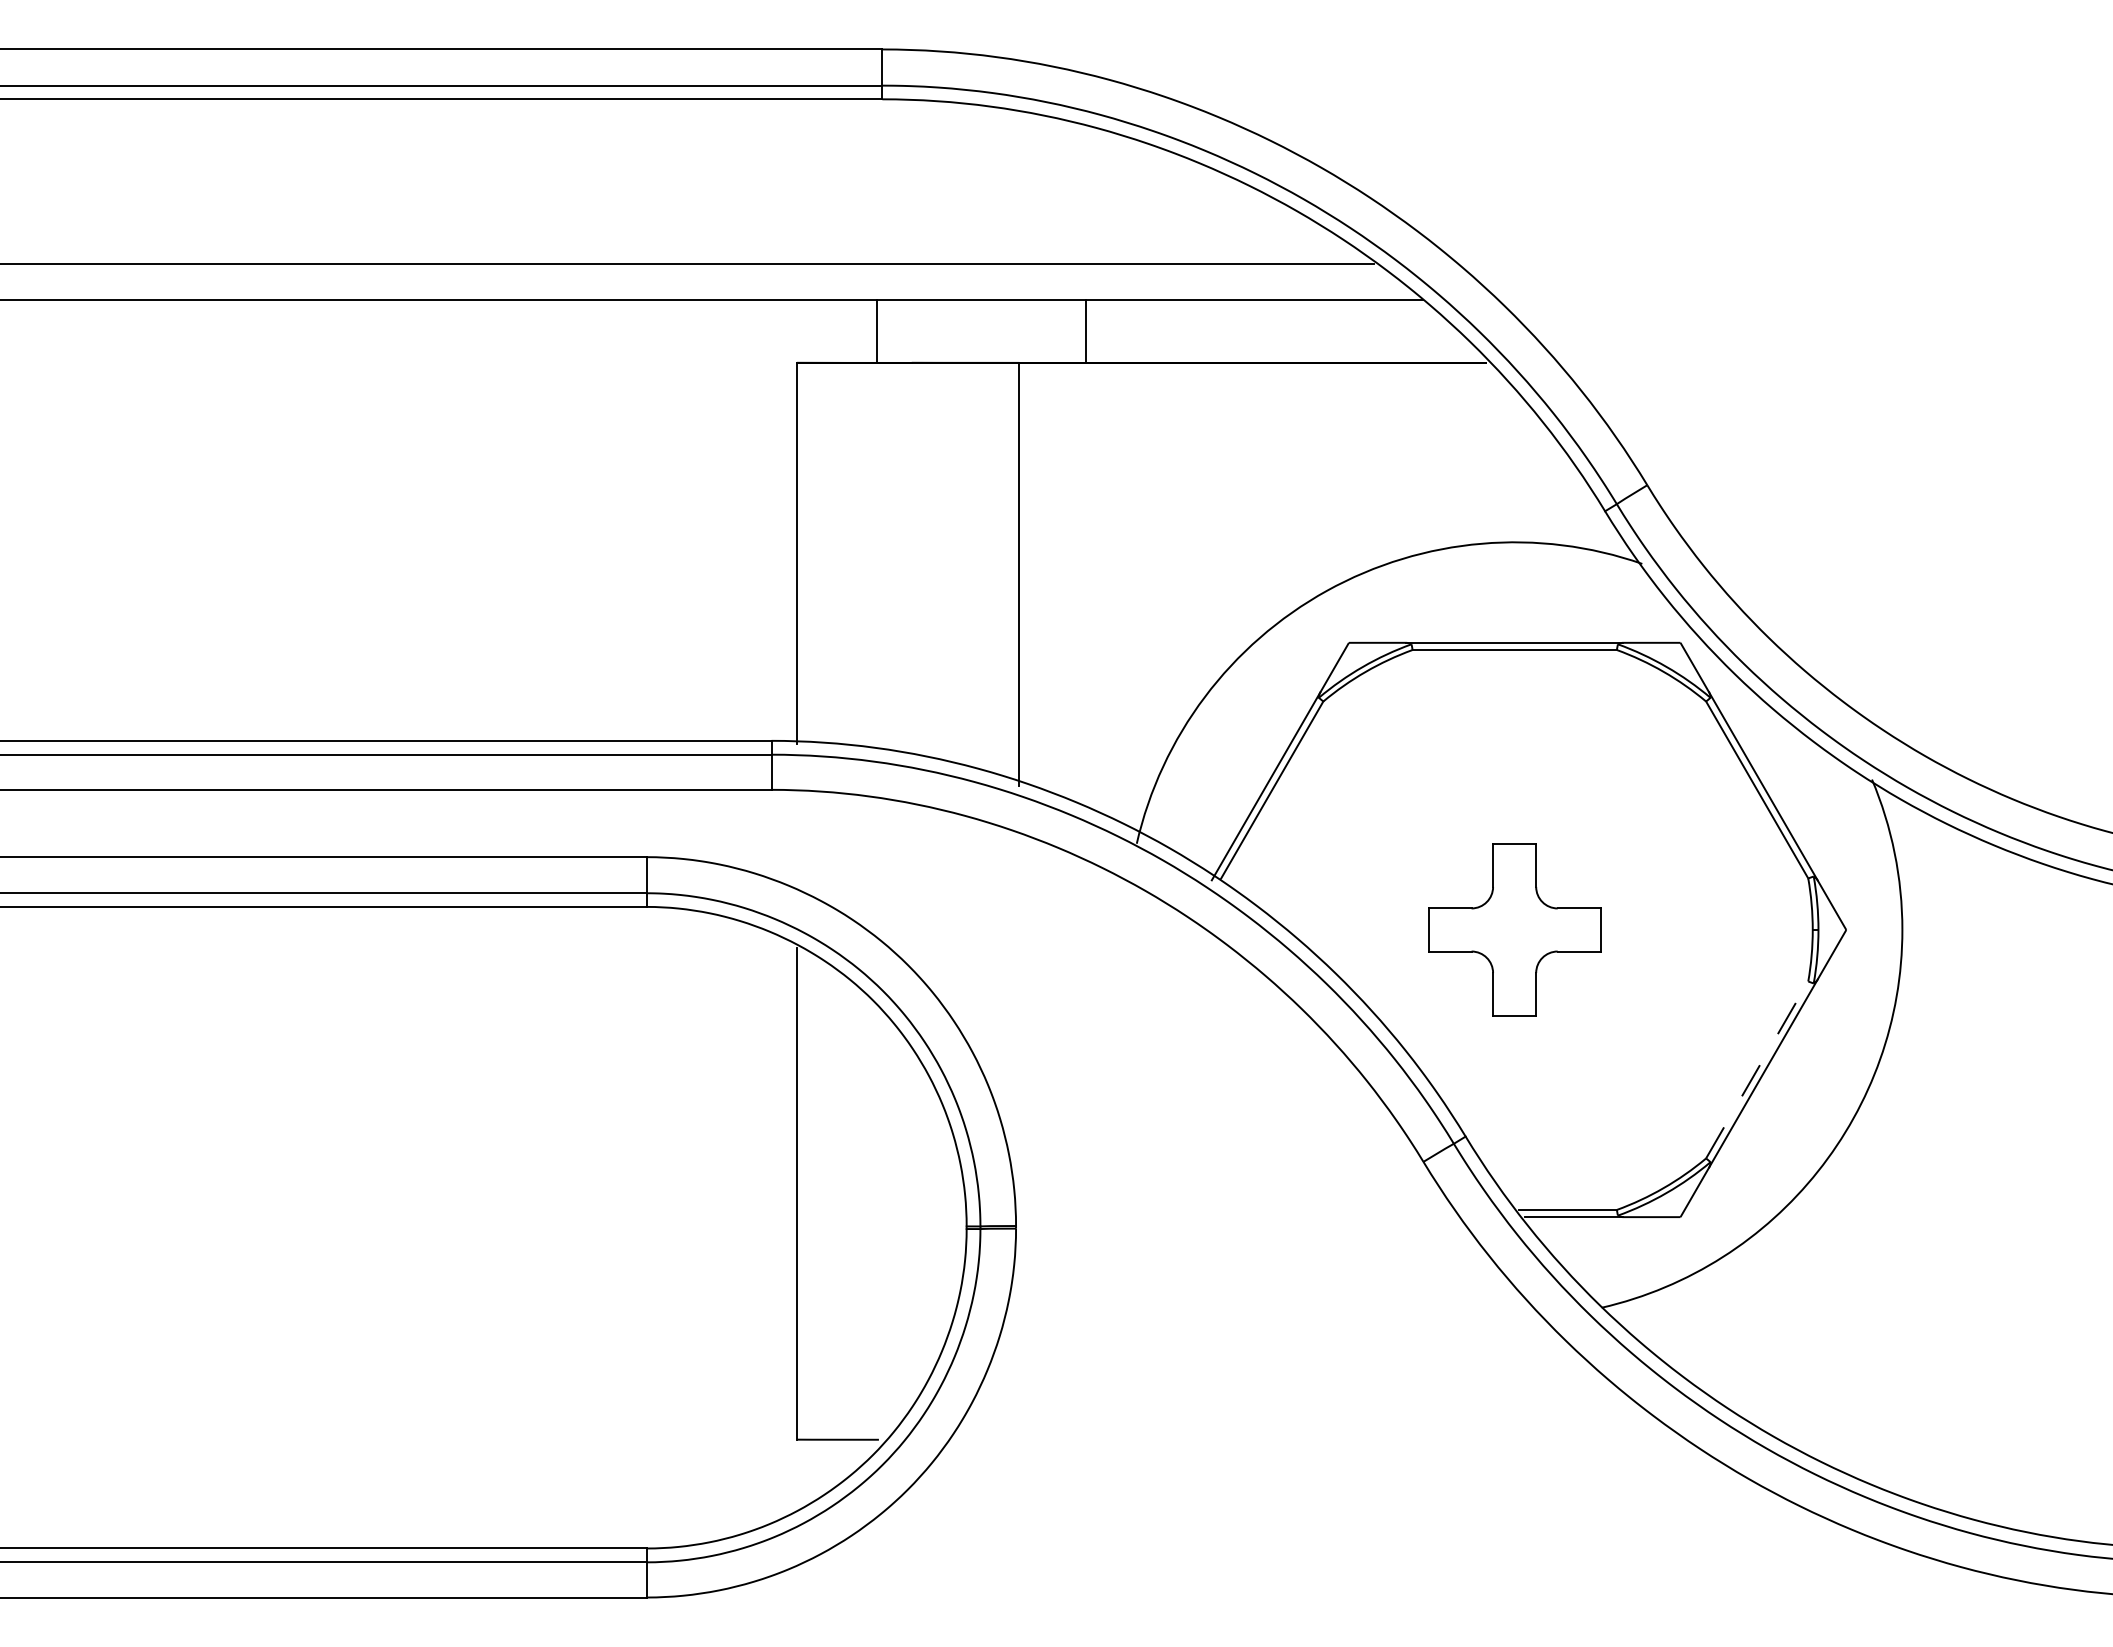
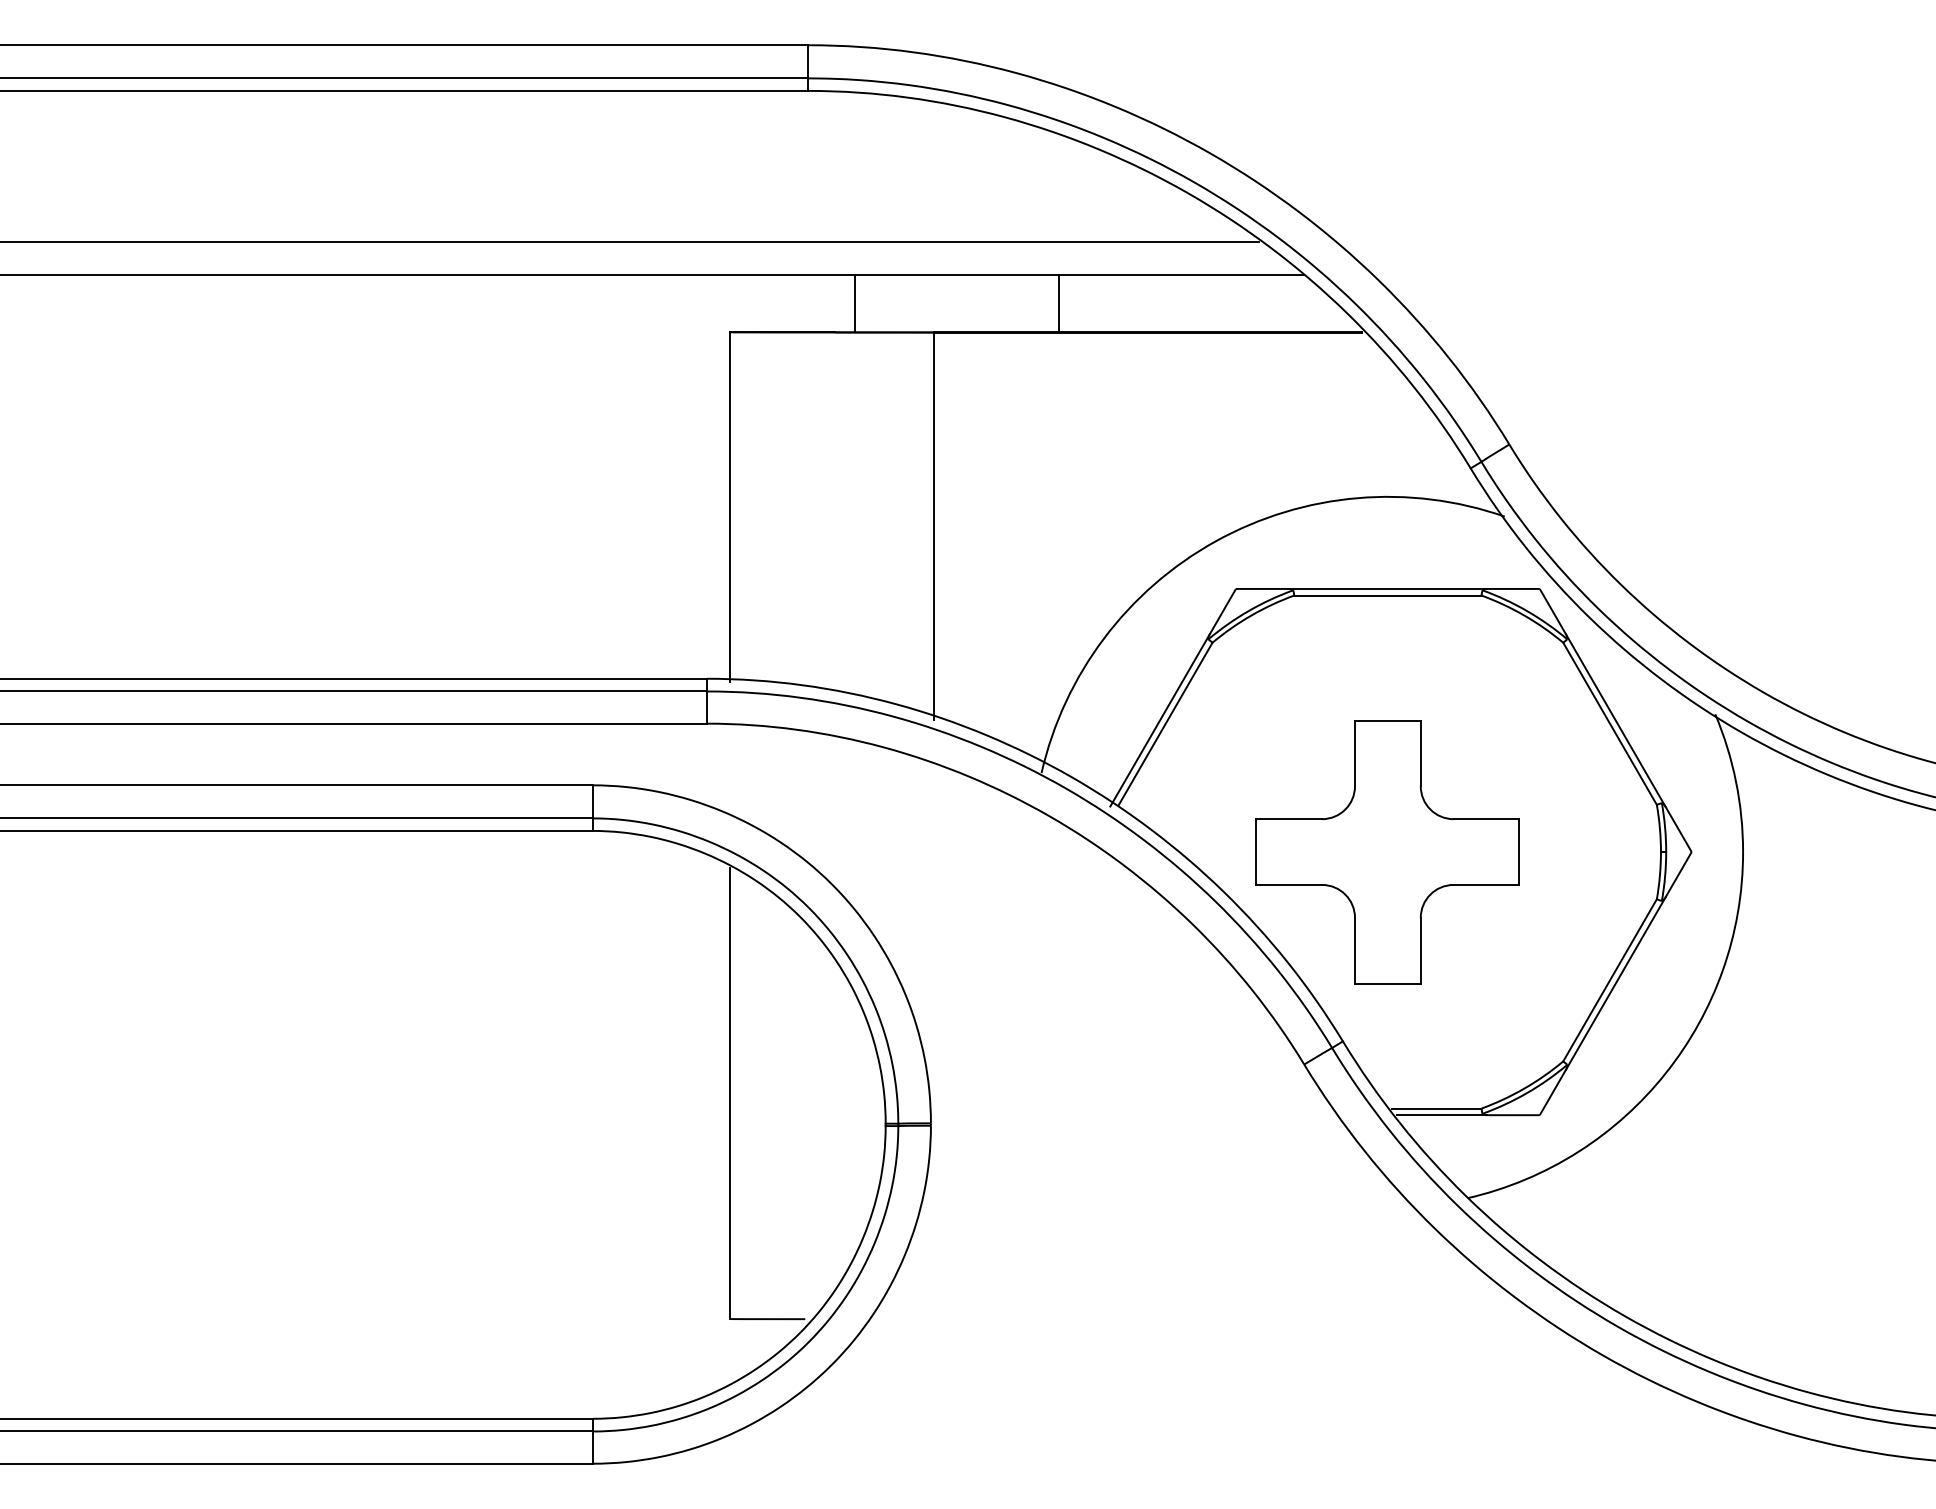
line: (877, 330) -> (855, 302), moved
line: (1085, 330) -> (1058, 302), moved
part: (1514, 929) -> (1387, 851), size x1.67
line: (1757, 1069) -> (1610, 979), dashed -> solid

